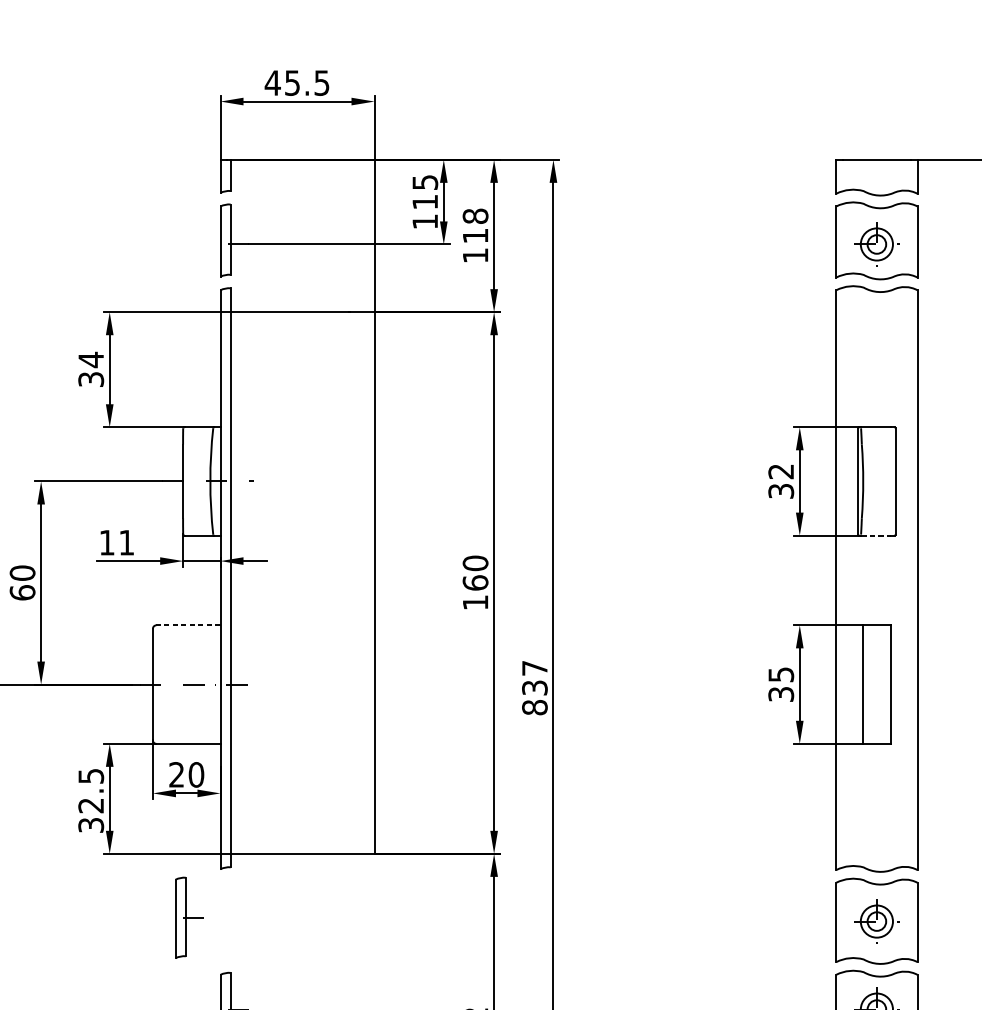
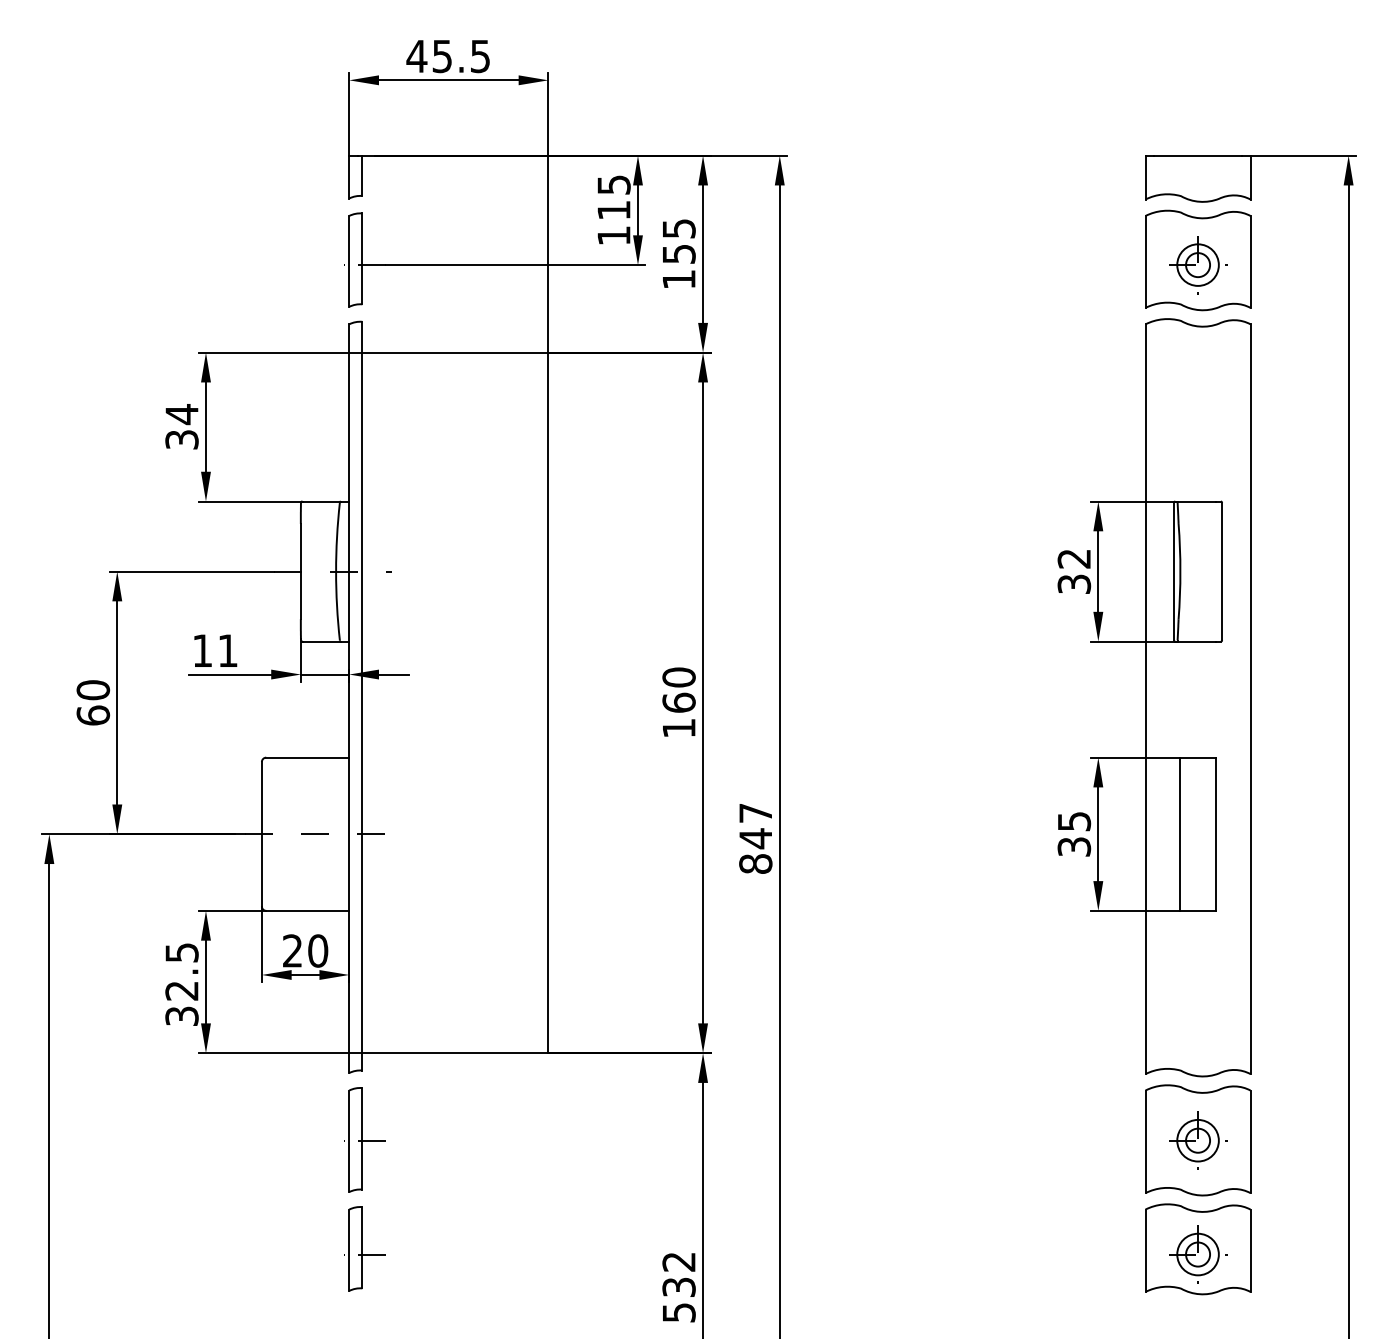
text: (475, 225) -> (678, 240), 118 -> 155
line: (876, 535) -> (1197, 641), dashed -> solid
line: (188, 625) -> (307, 757), dashed -> solid
text: (534, 687) -> (755, 838), 837 -> 847
part: (187, 917) -> (364, 1139), moved

